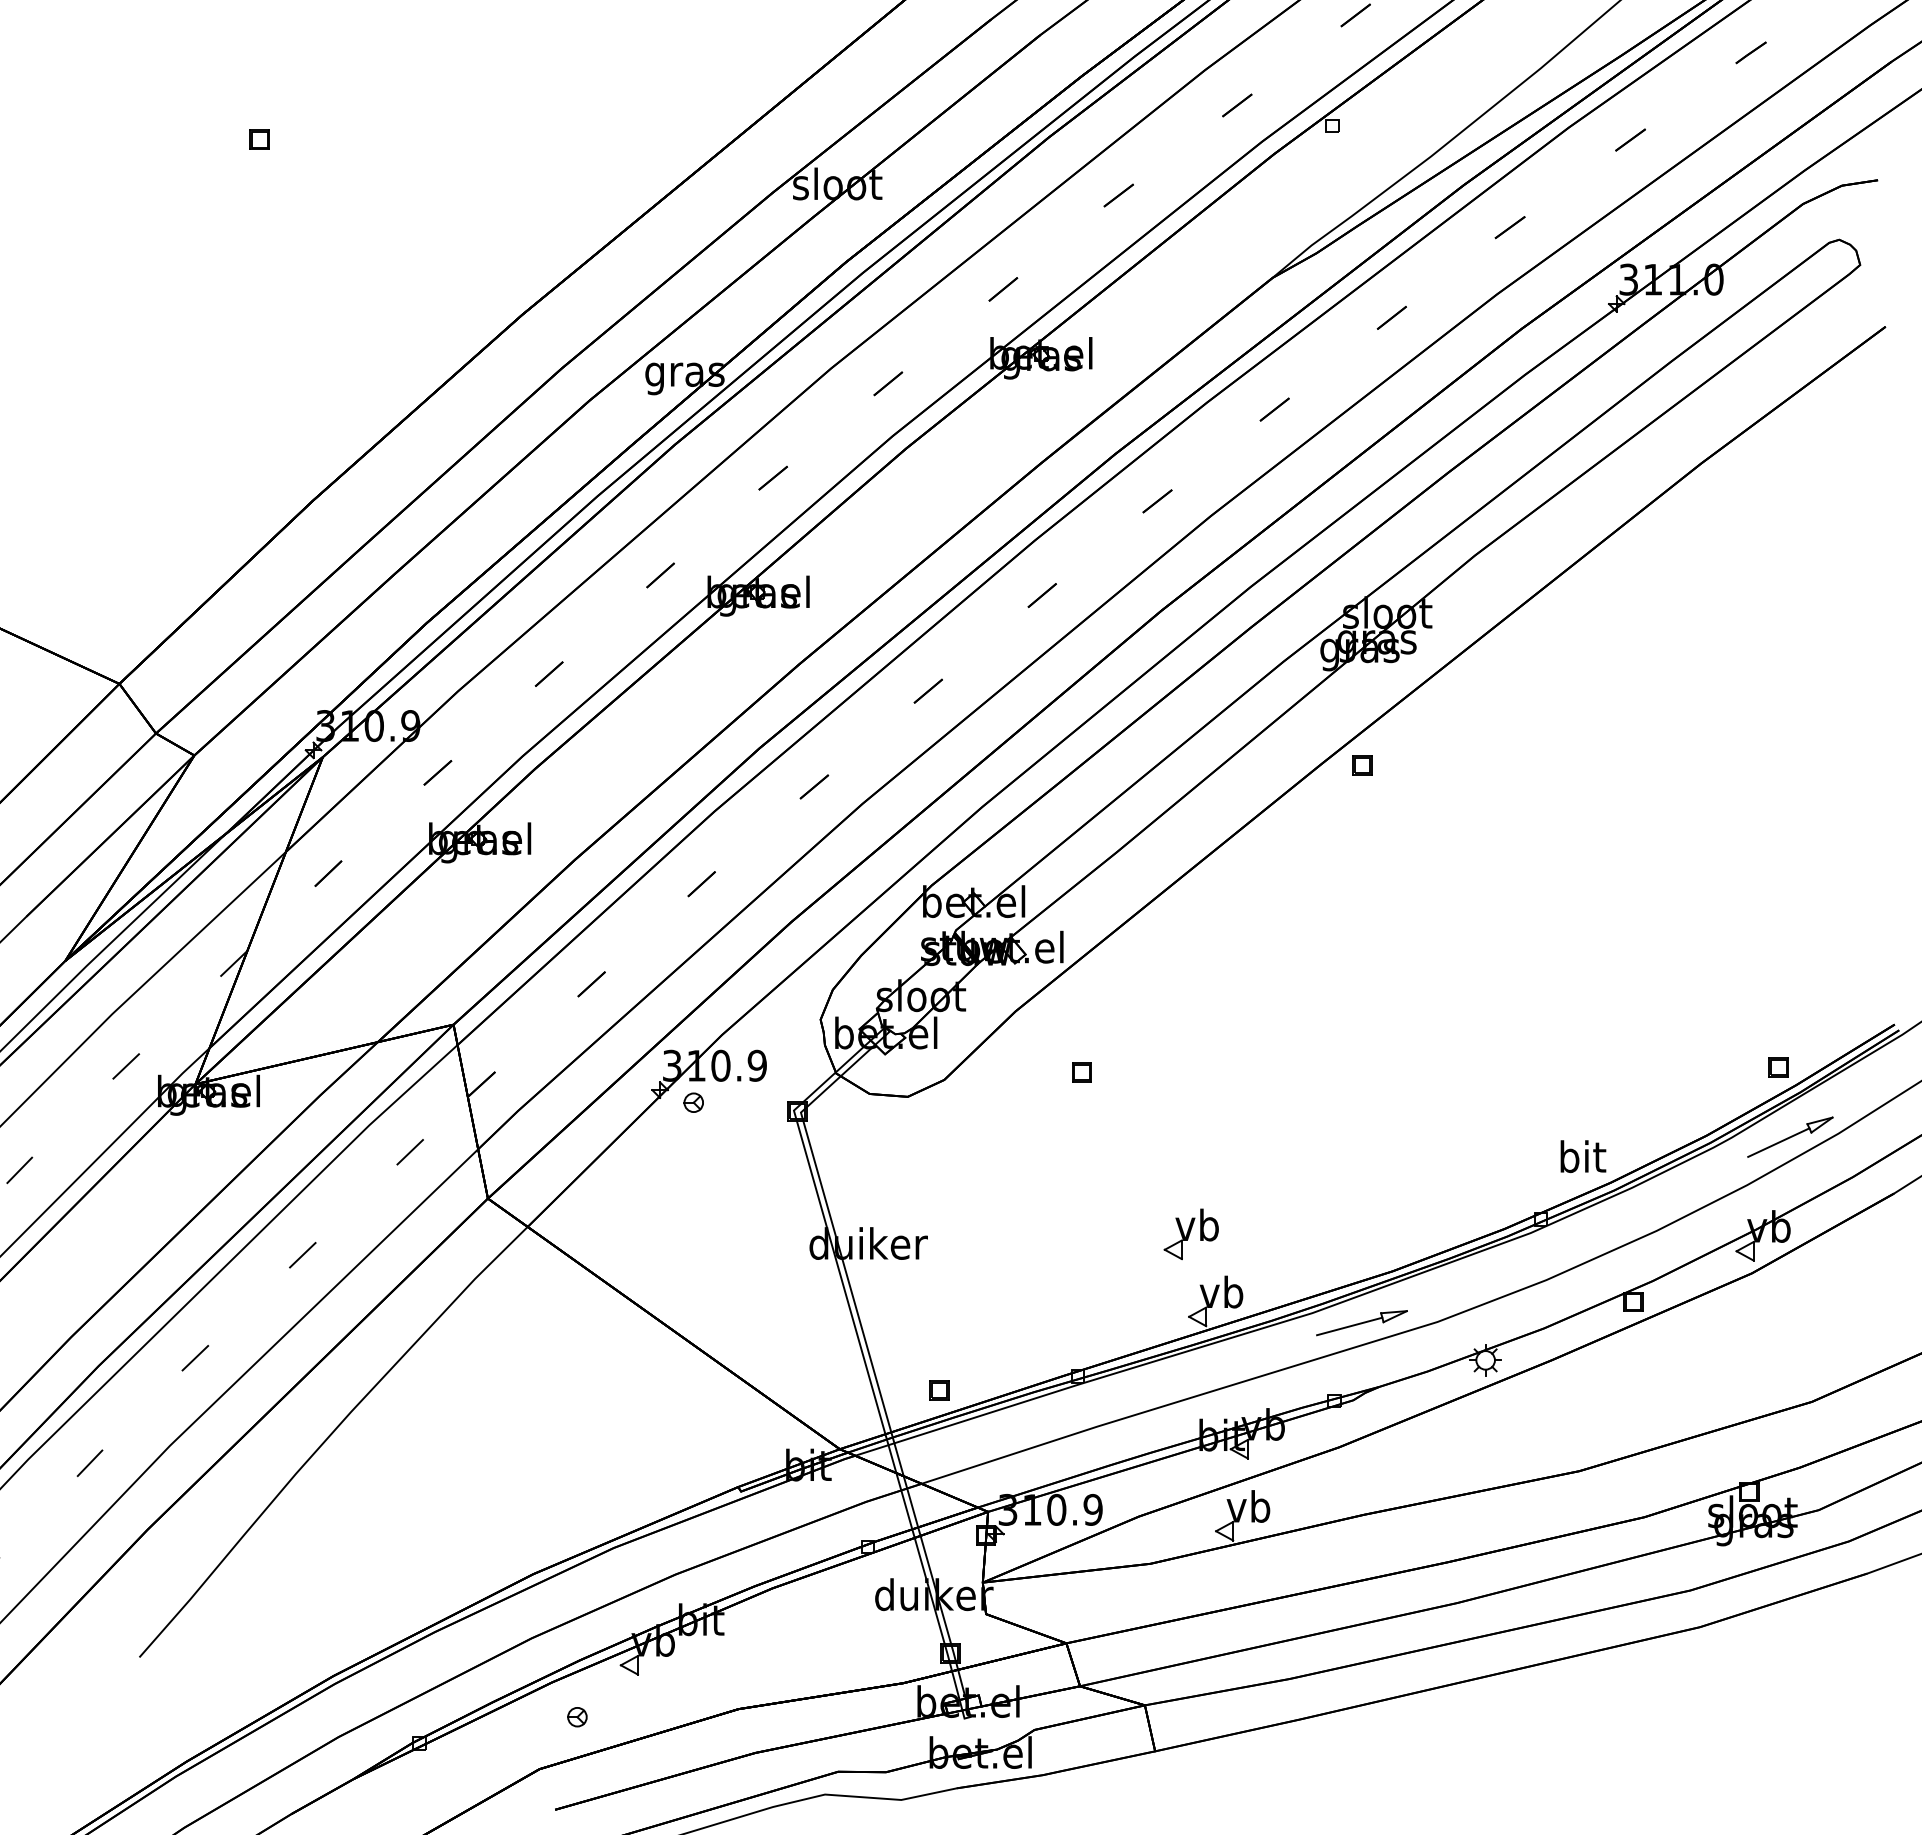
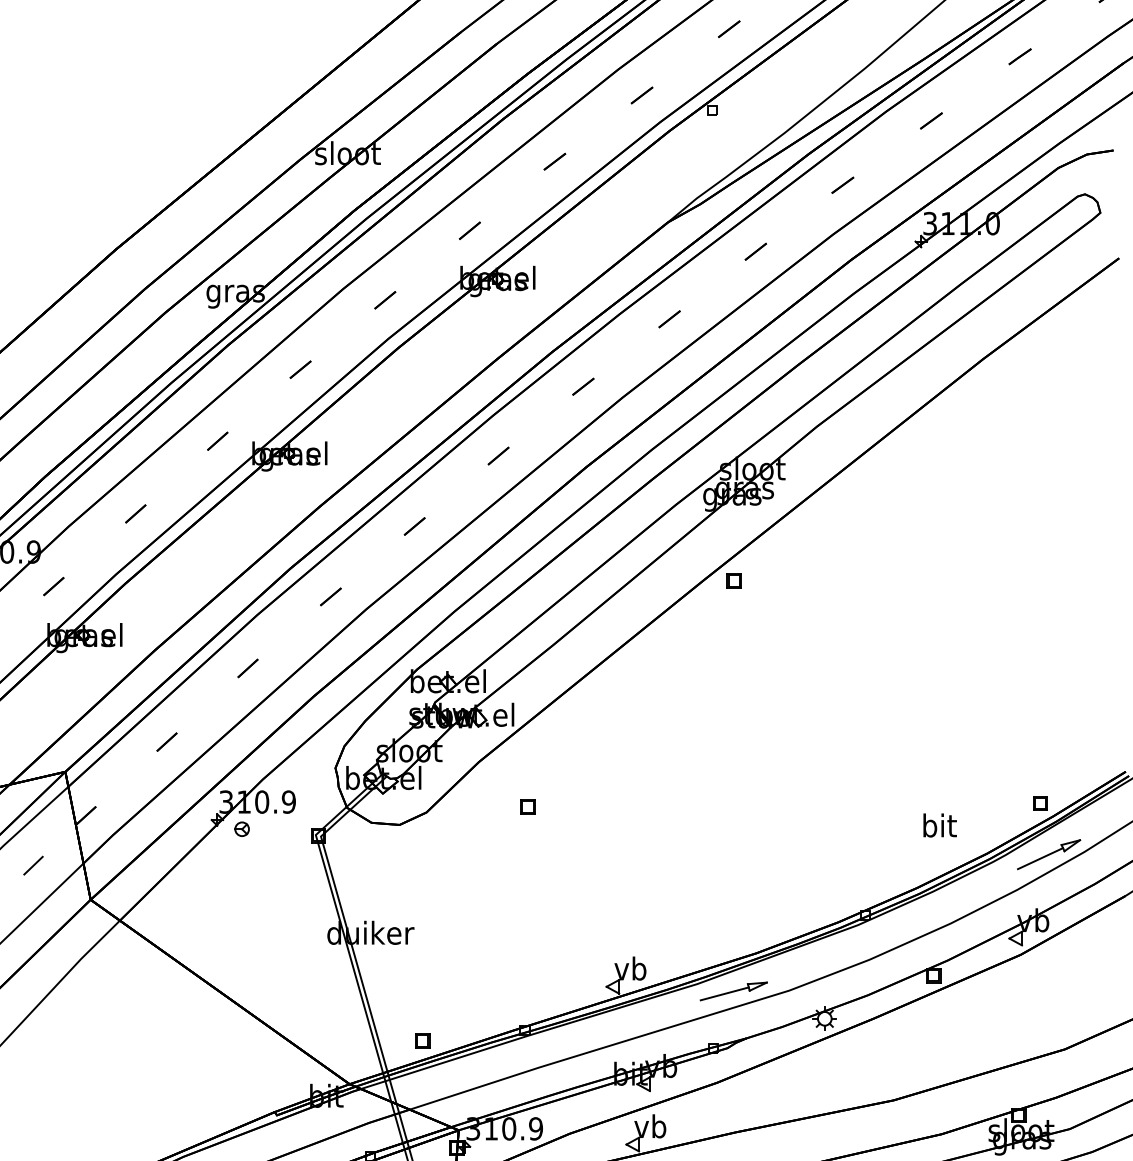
text: (1583, 1156) -> (940, 825), moved
part: (1190, 1234) -> (607, 926), removed

